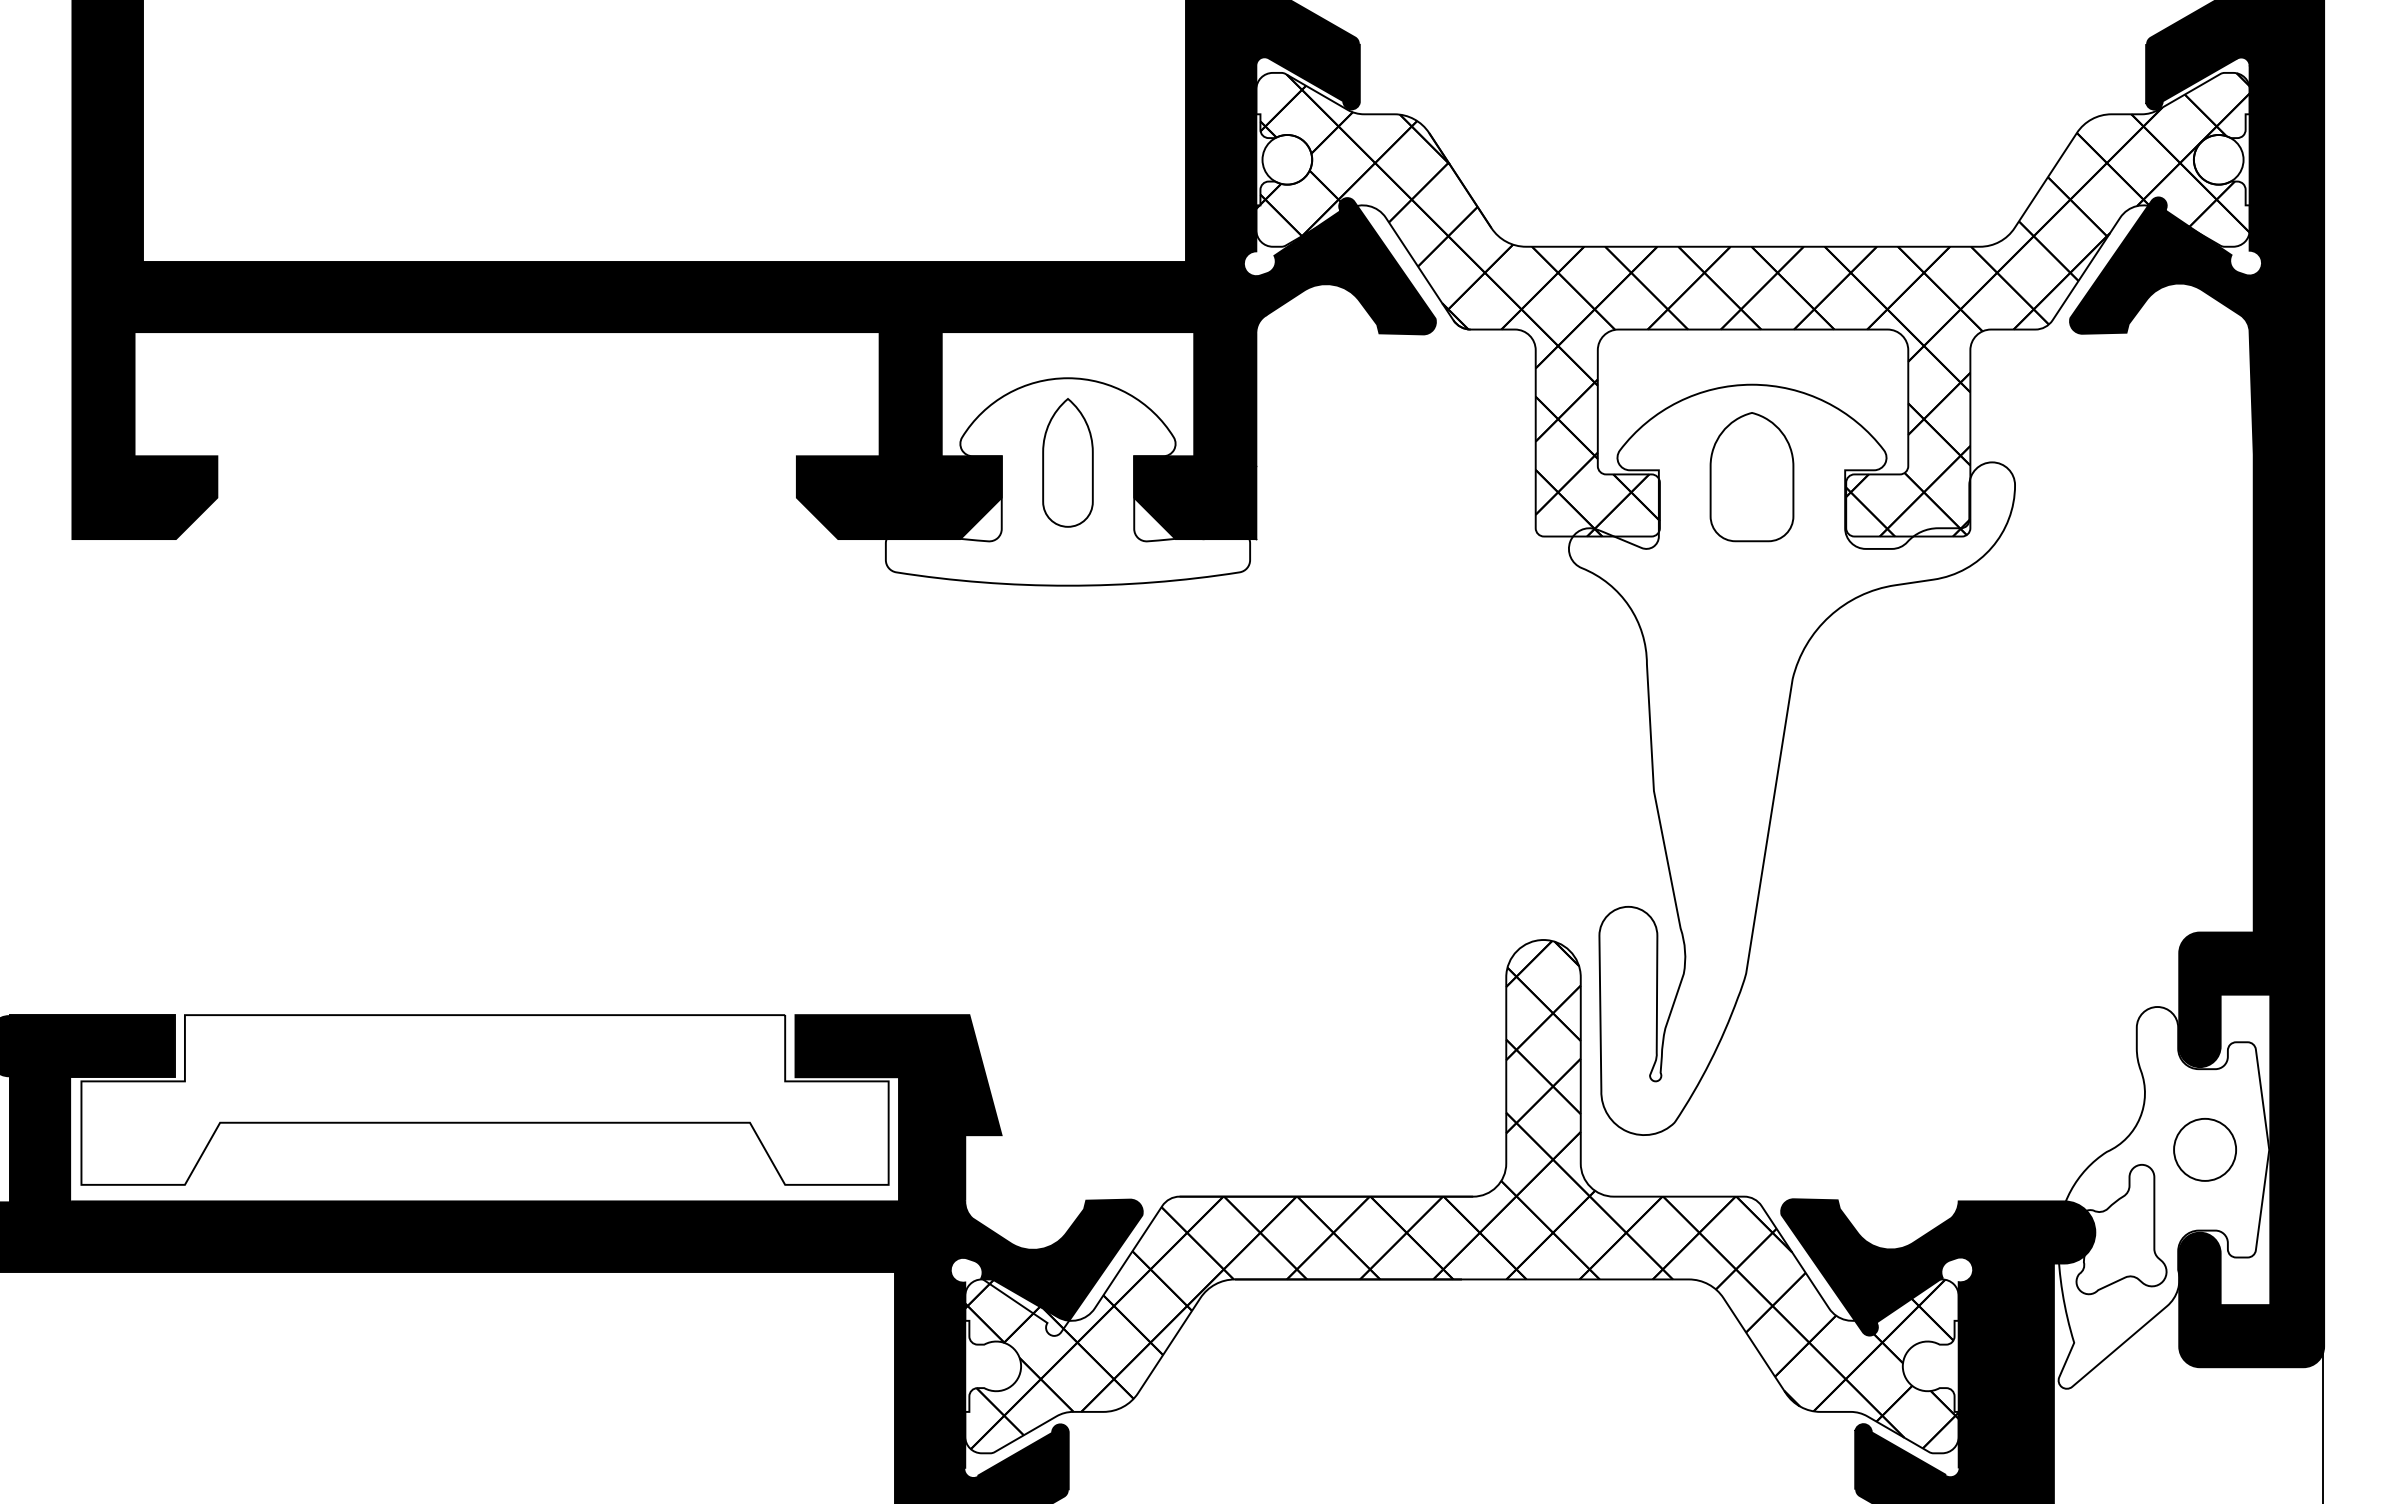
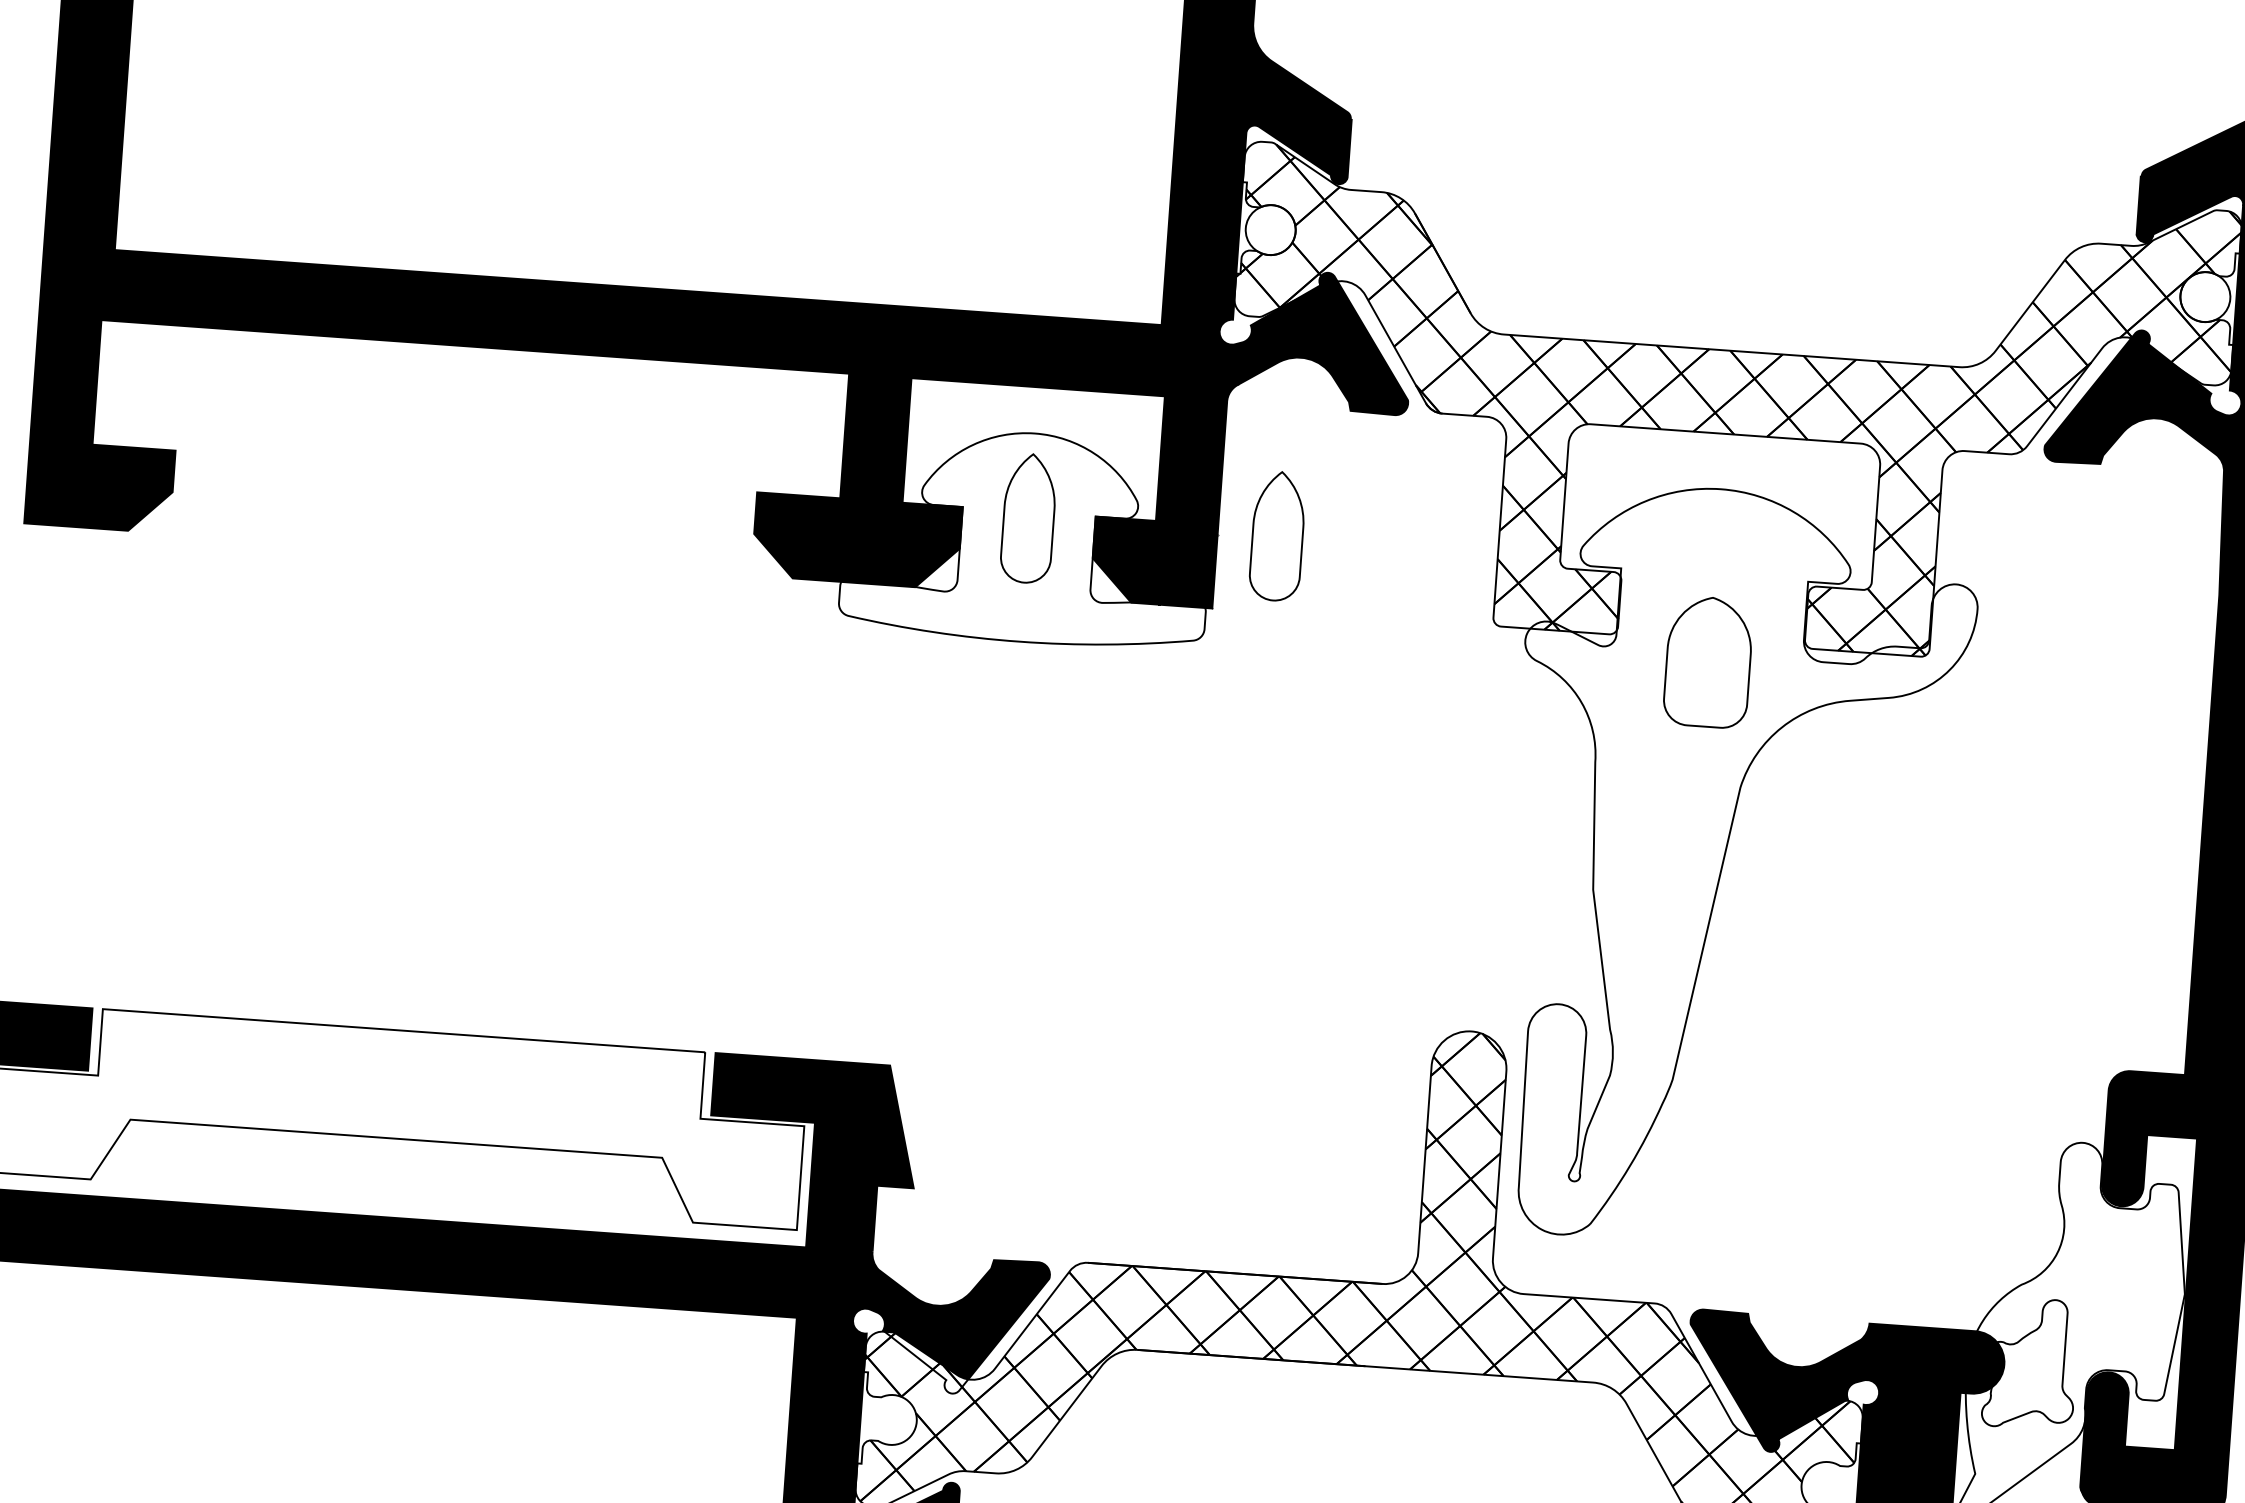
part: (1315, 462) -> (1277, 535), added
part: (1751, 477) -> (1707, 662), moved
circle: (2204, 1149) -> (2119, 1289), removed

